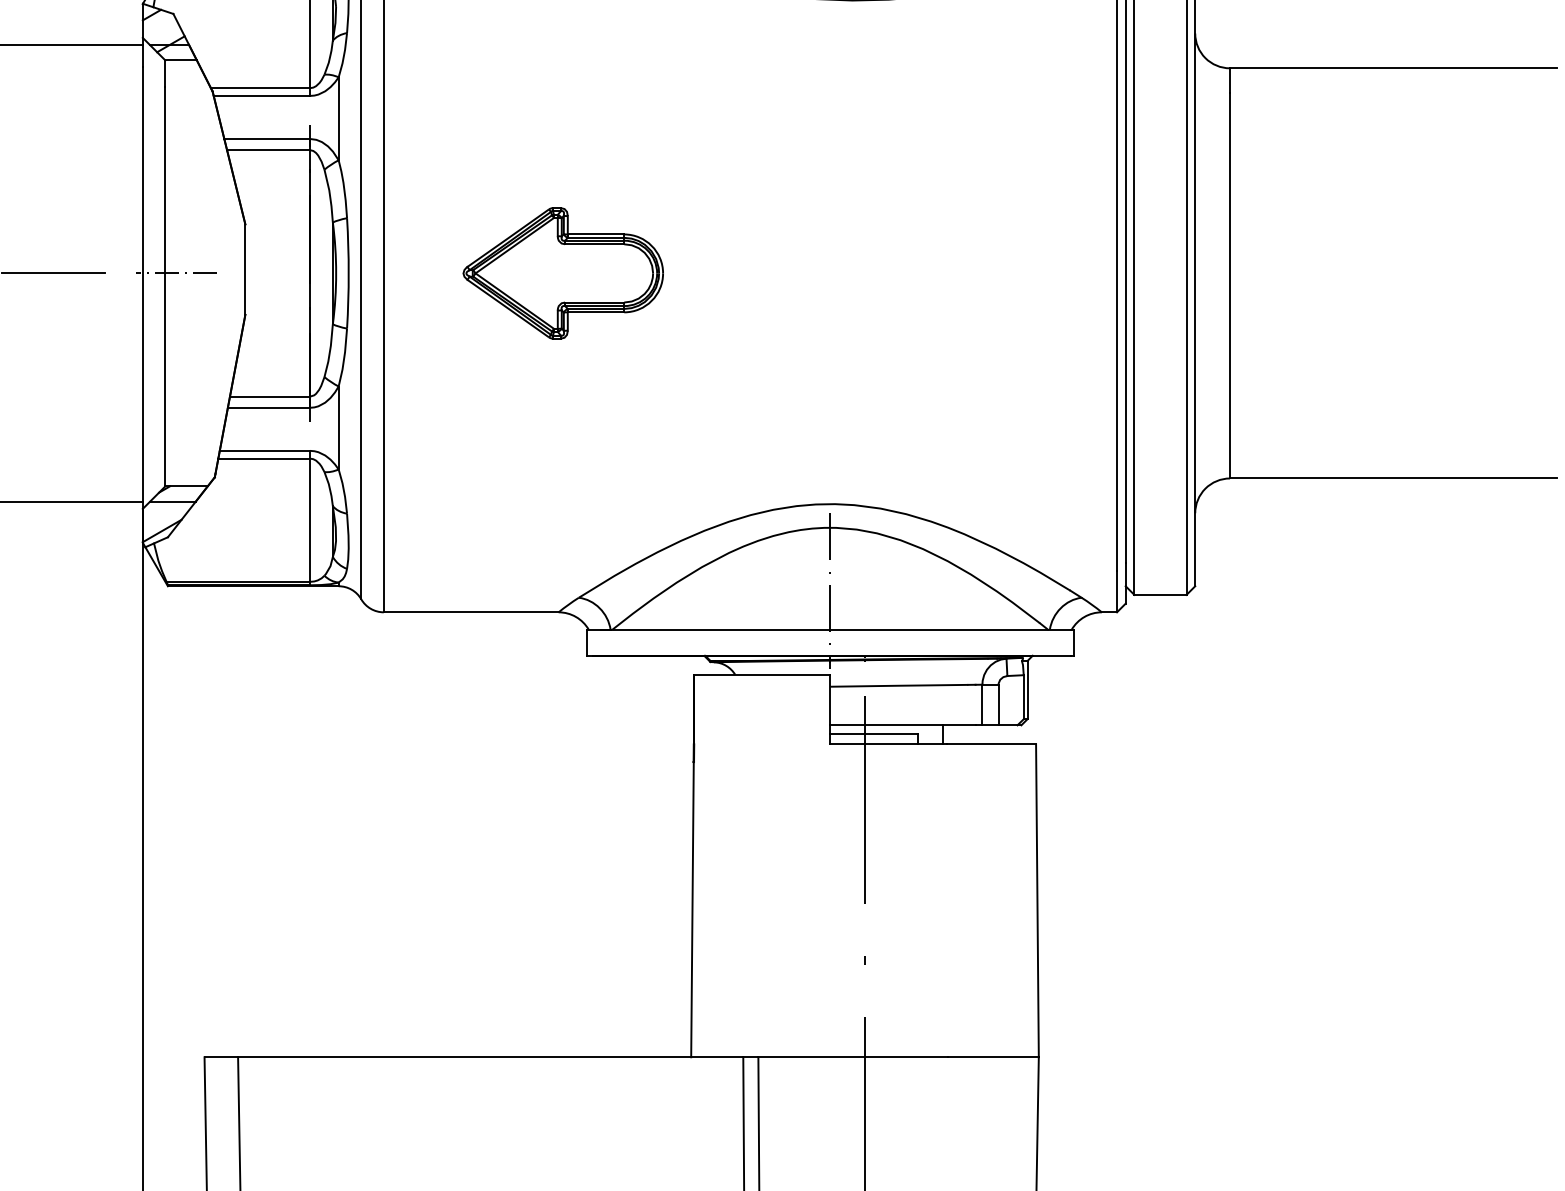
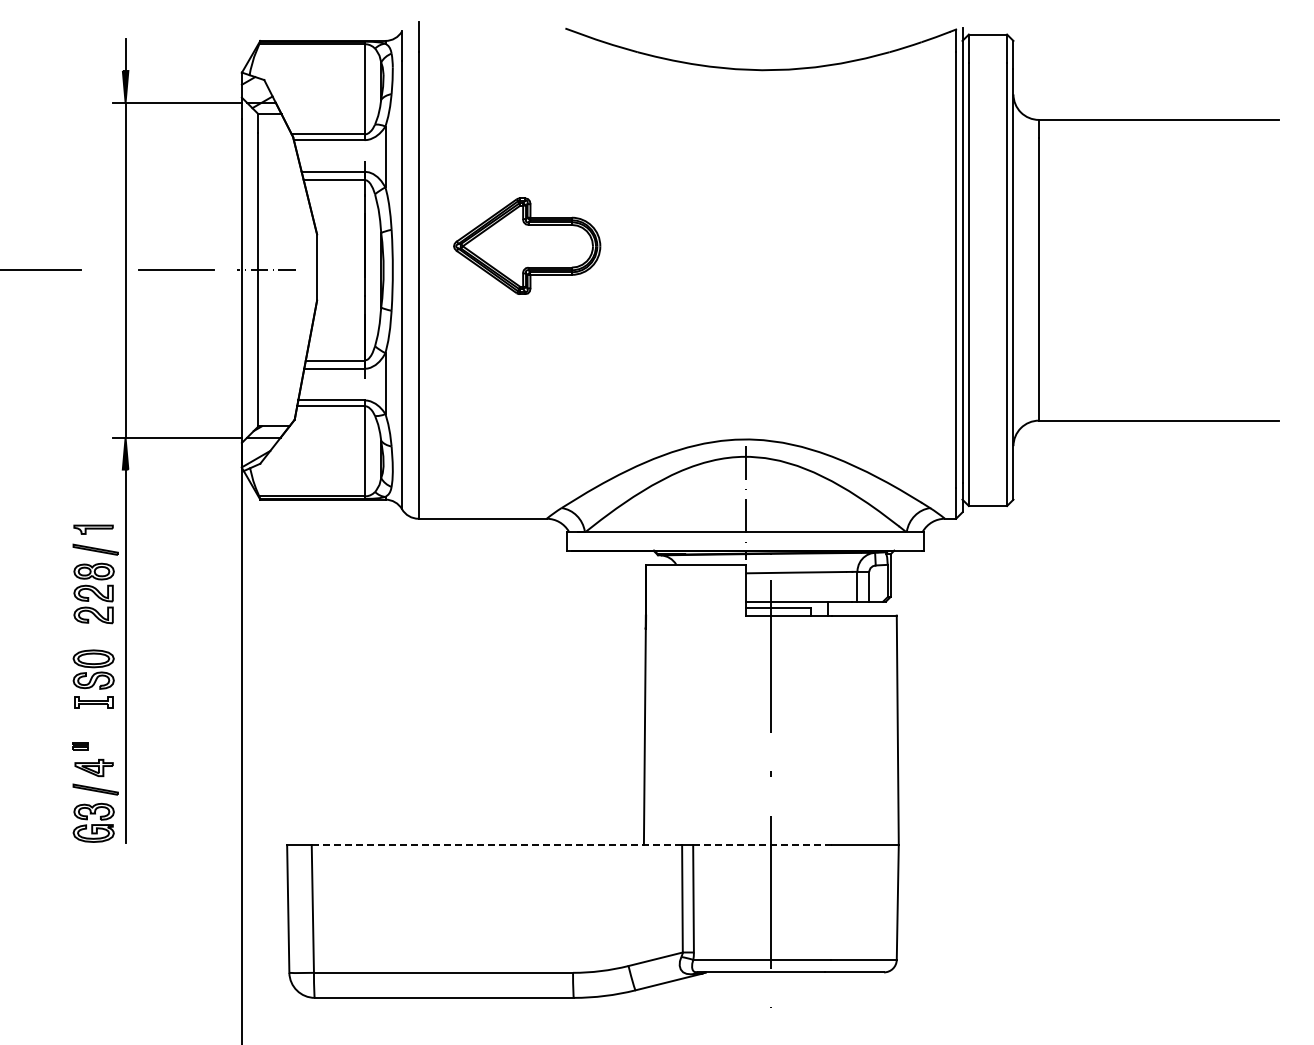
part: (563, 272) -> (527, 245), moved
line: (490, 1056) -> (496, 844), solid -> dashed
line: (852, 1056) -> (762, 844), solid -> dashed

